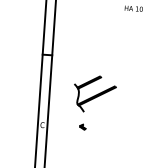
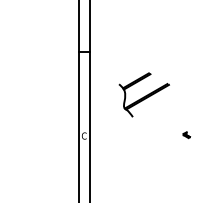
part: (82, 127) -> (186, 135), moved

